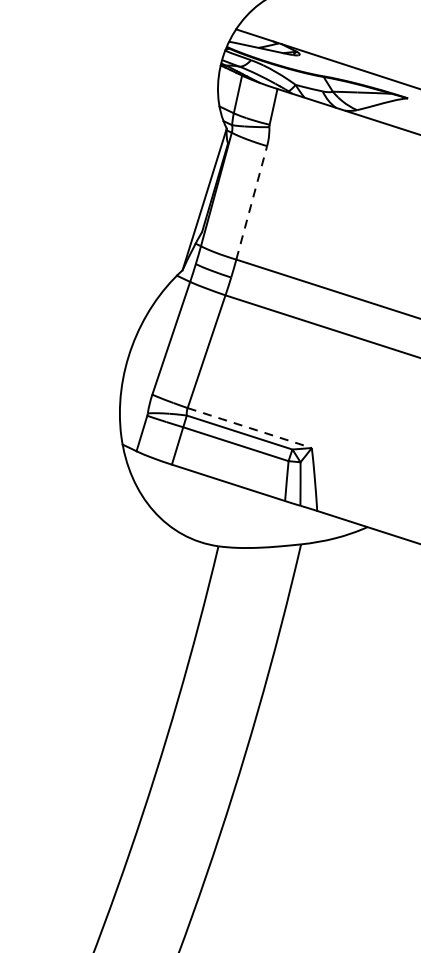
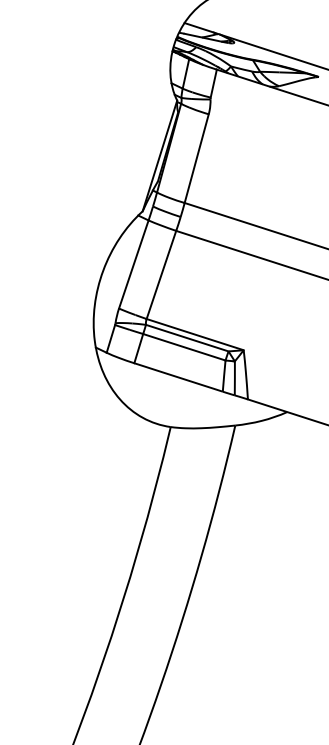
line: (251, 202) -> (196, 158), dashed -> solid
line: (250, 427) -> (195, 334), dashed -> solid

